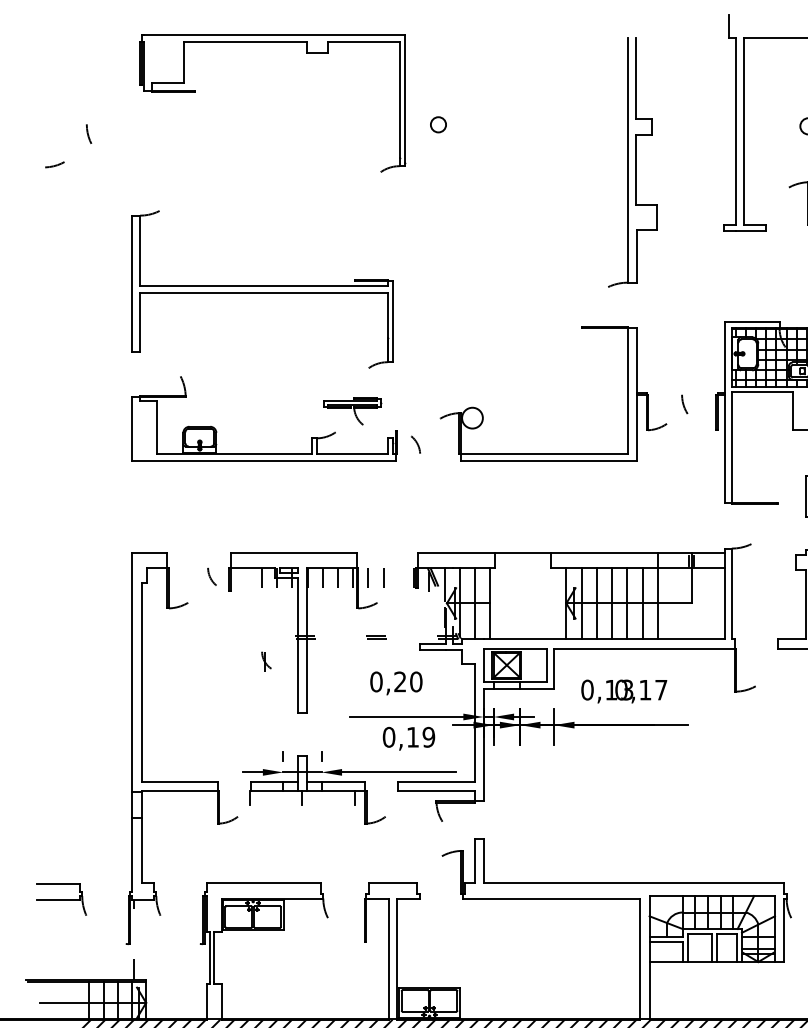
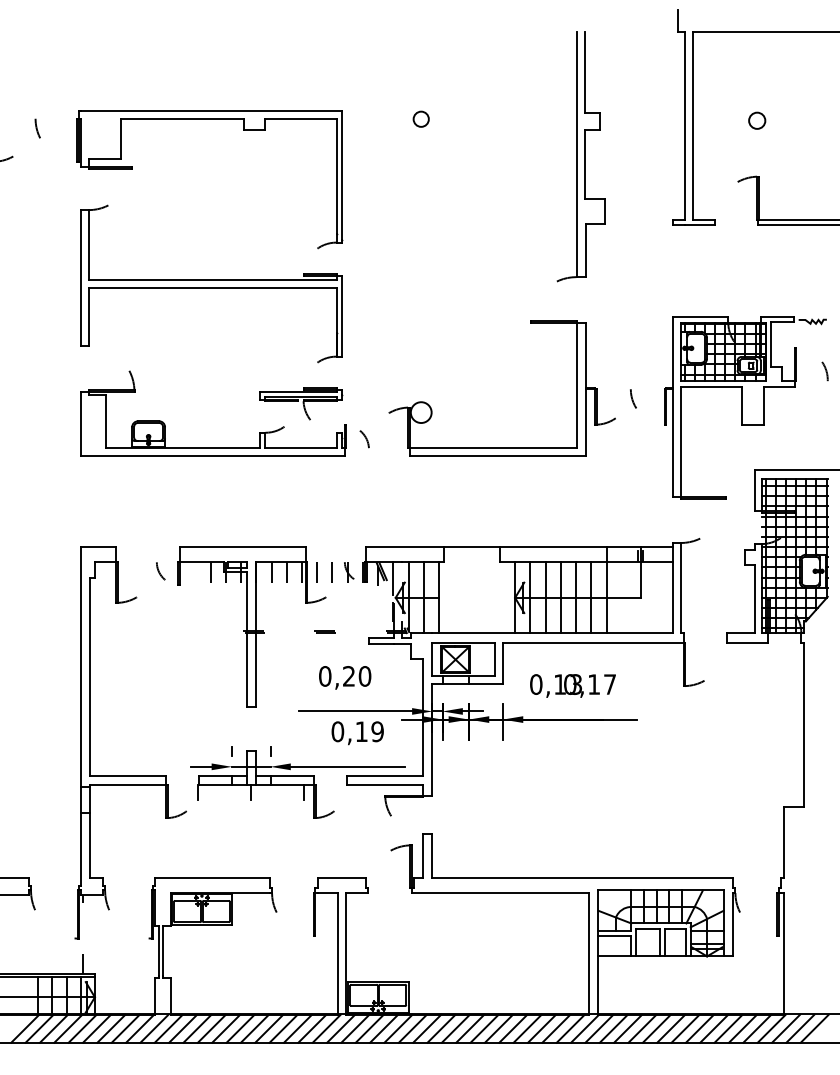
part: (306, 54) -> (243, 130), moved
circle: (437, 124) -> (420, 118), moved
part: (352, 409) -> (301, 403), size x1.43
part: (266, 662) -> (349, 572), moved

